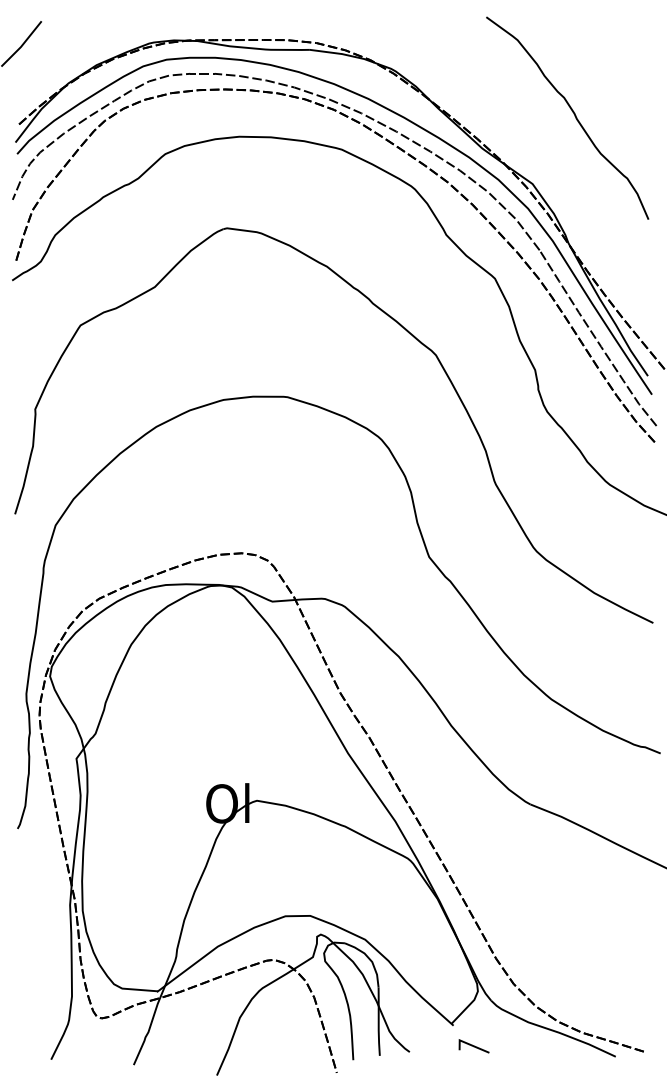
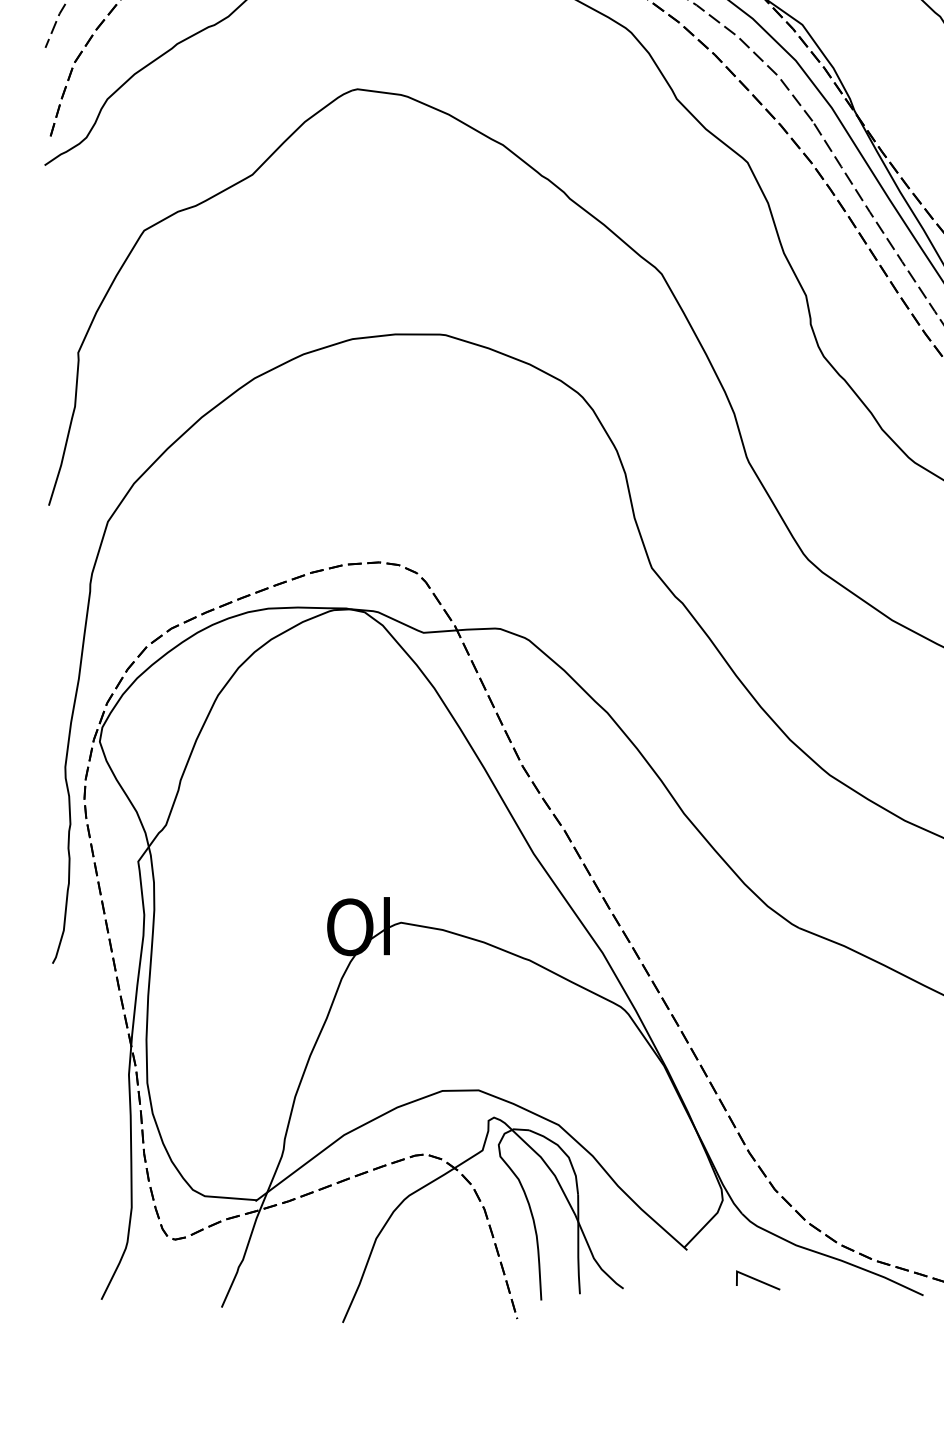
line: (473, 1046) -> (757, 1280), moved

